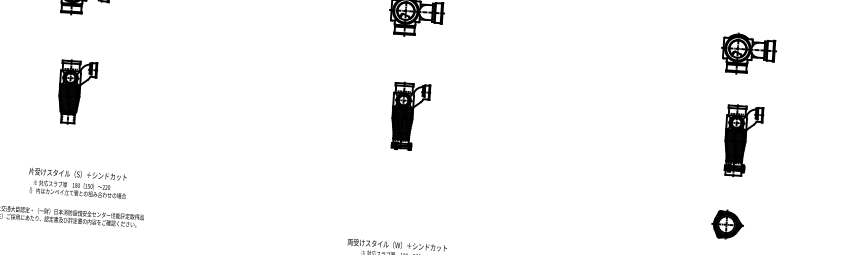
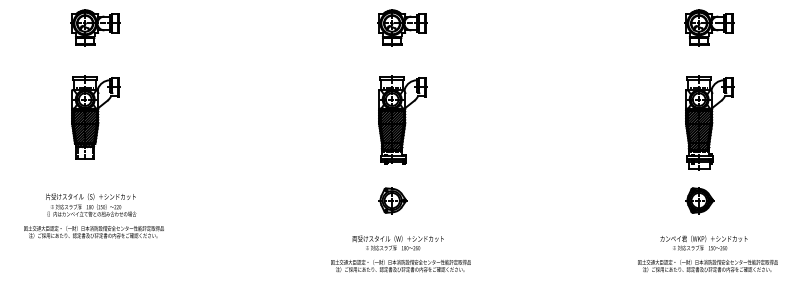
part: (748, 53) -> (709, 27), moved
part: (77, 92) -> (95, 117), size x1.43
part: (410, 115) -> (402, 119), size x1.43
part: (743, 140) -> (709, 122), size x1.43
text: (78, 182) -> (91, 204), moved
part: (393, 203) -> (392, 200), added

